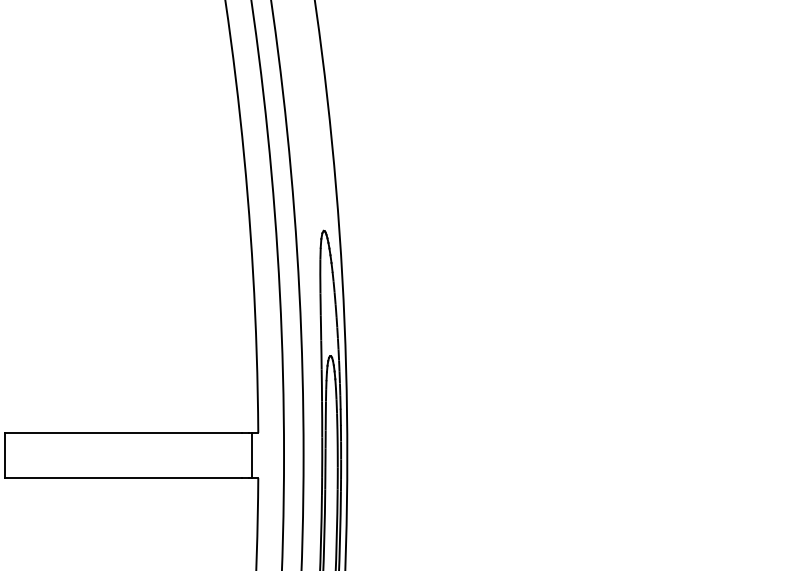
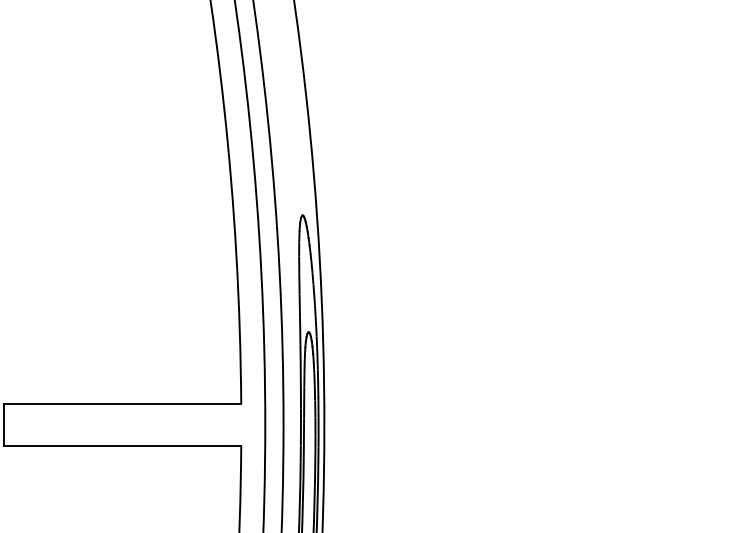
line: (251, 455) -> (234, 425), removed

